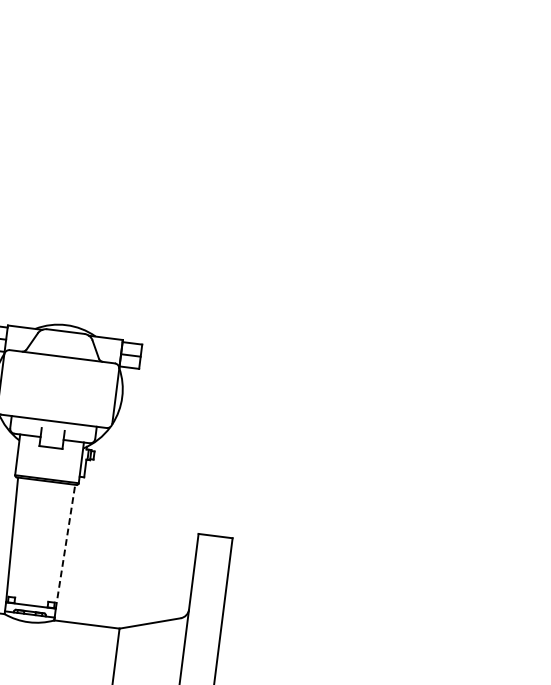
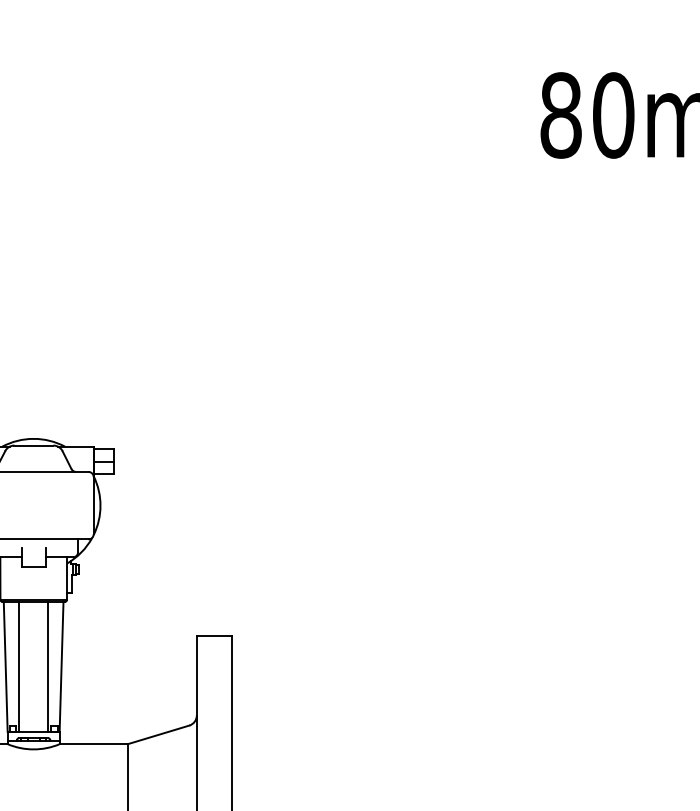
line: (24, 541) -> (18, 666), added
line: (53, 544) -> (48, 666), added
line: (65, 546) -> (61, 666), dashed -> solid

